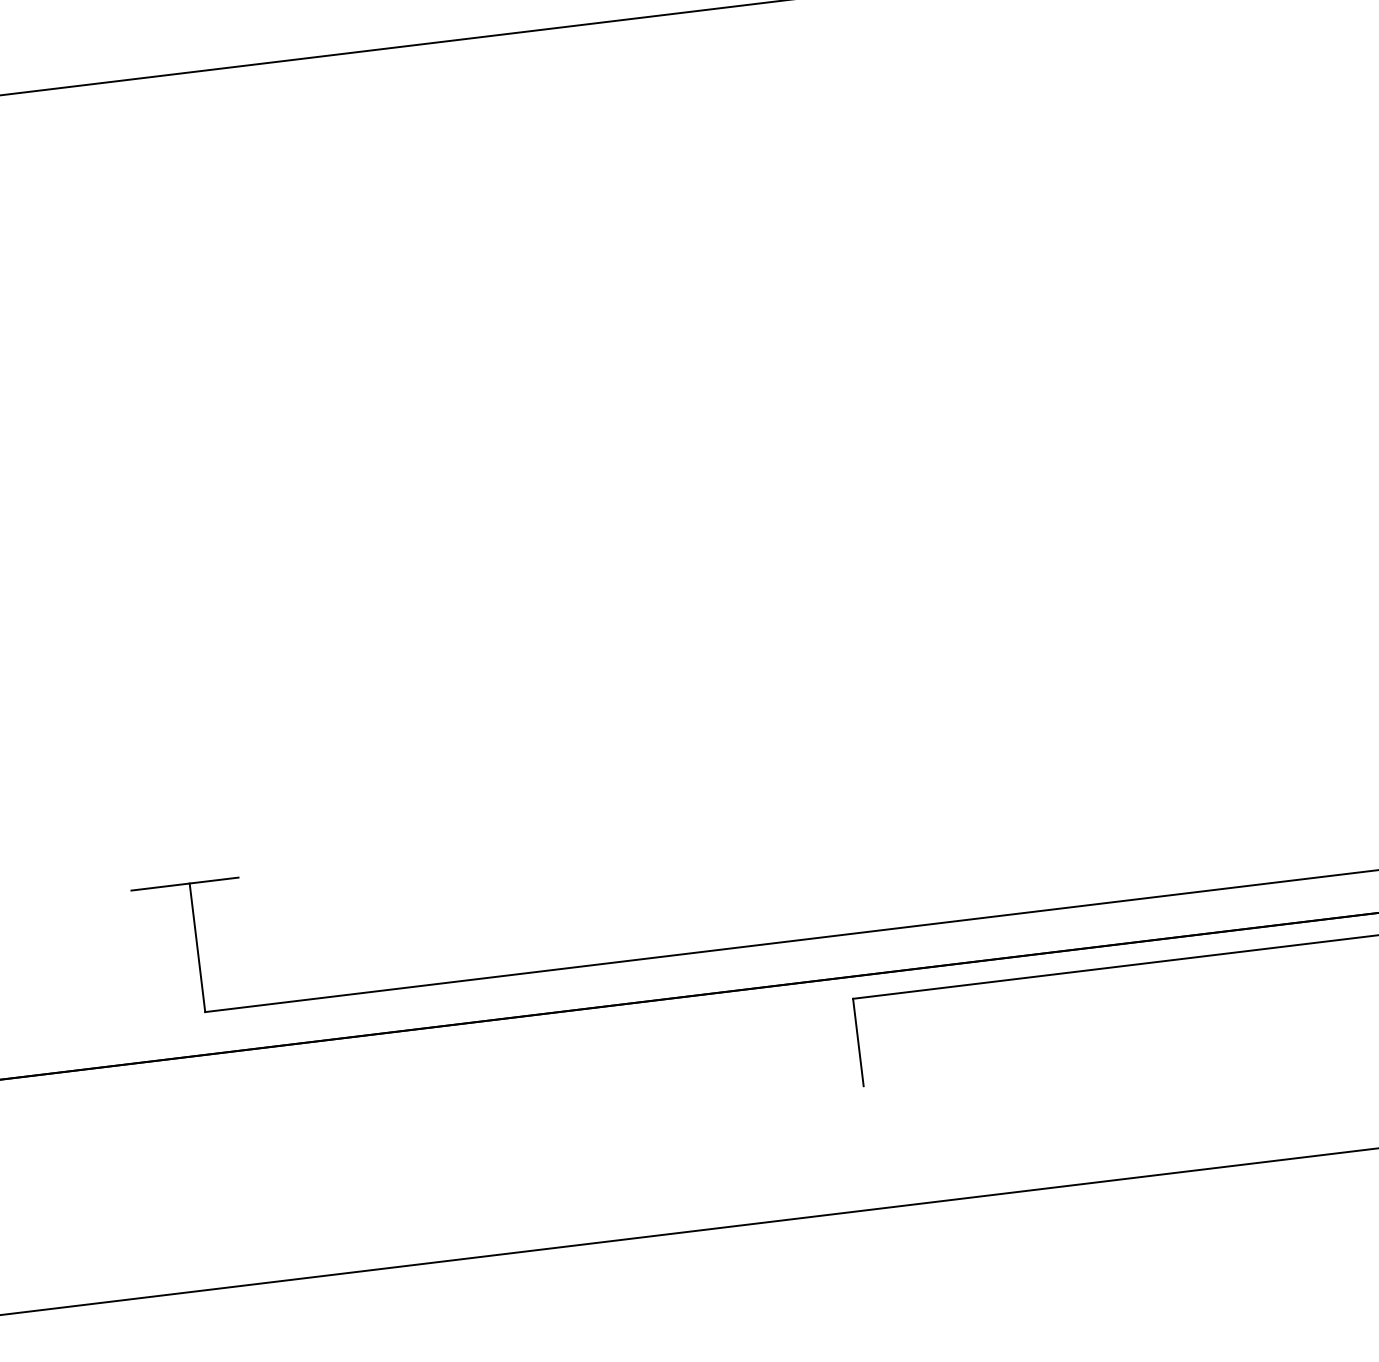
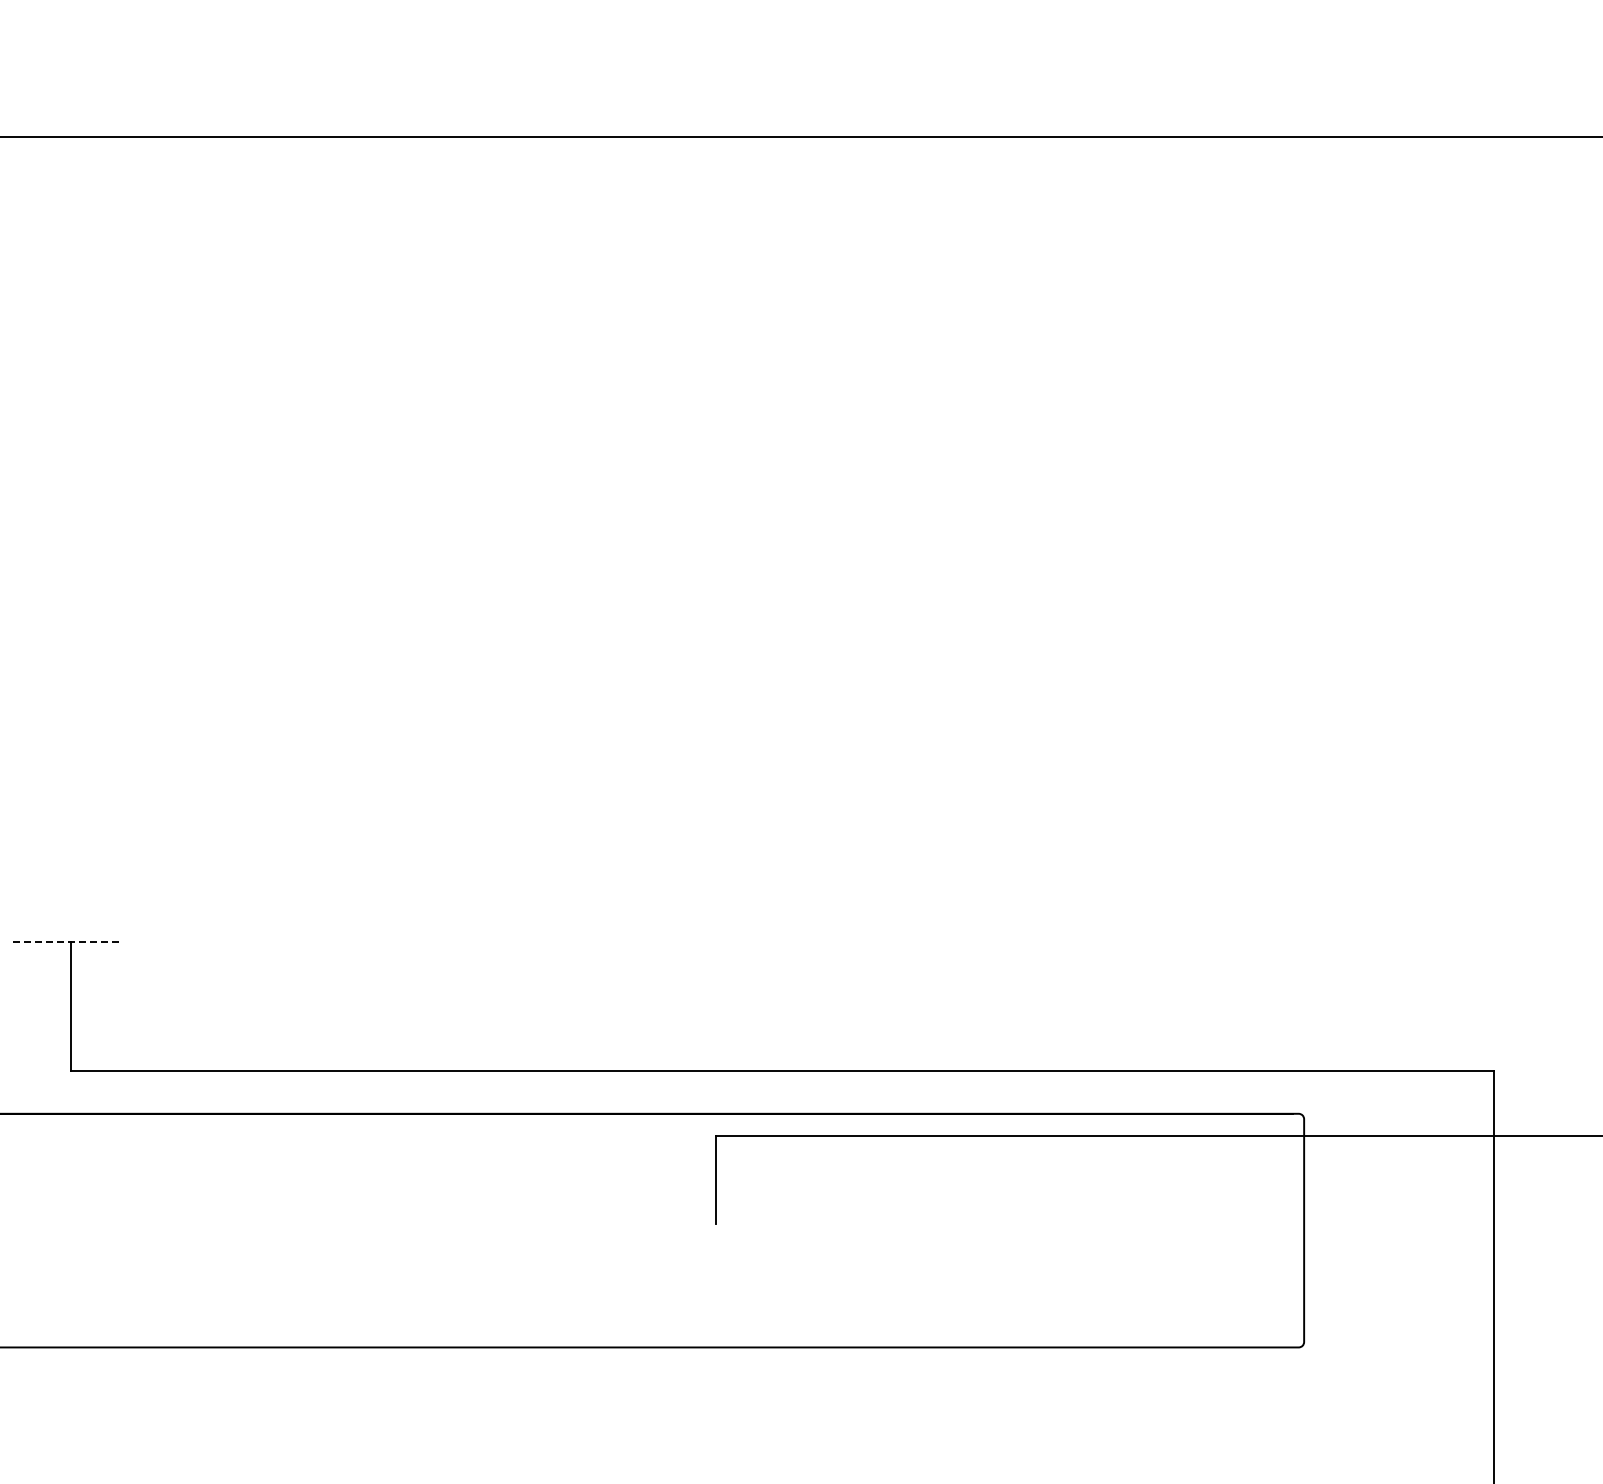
line: (184, 883) -> (66, 941), solid -> dashed

